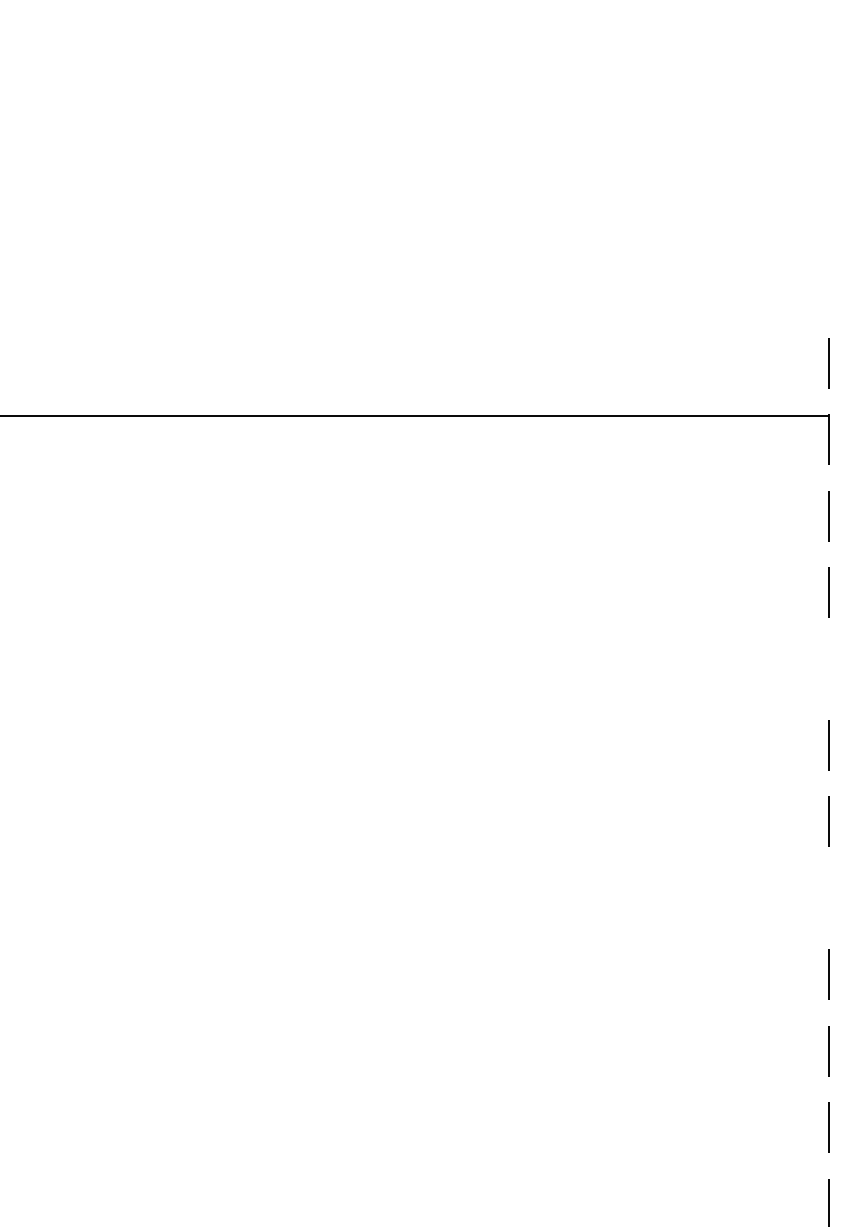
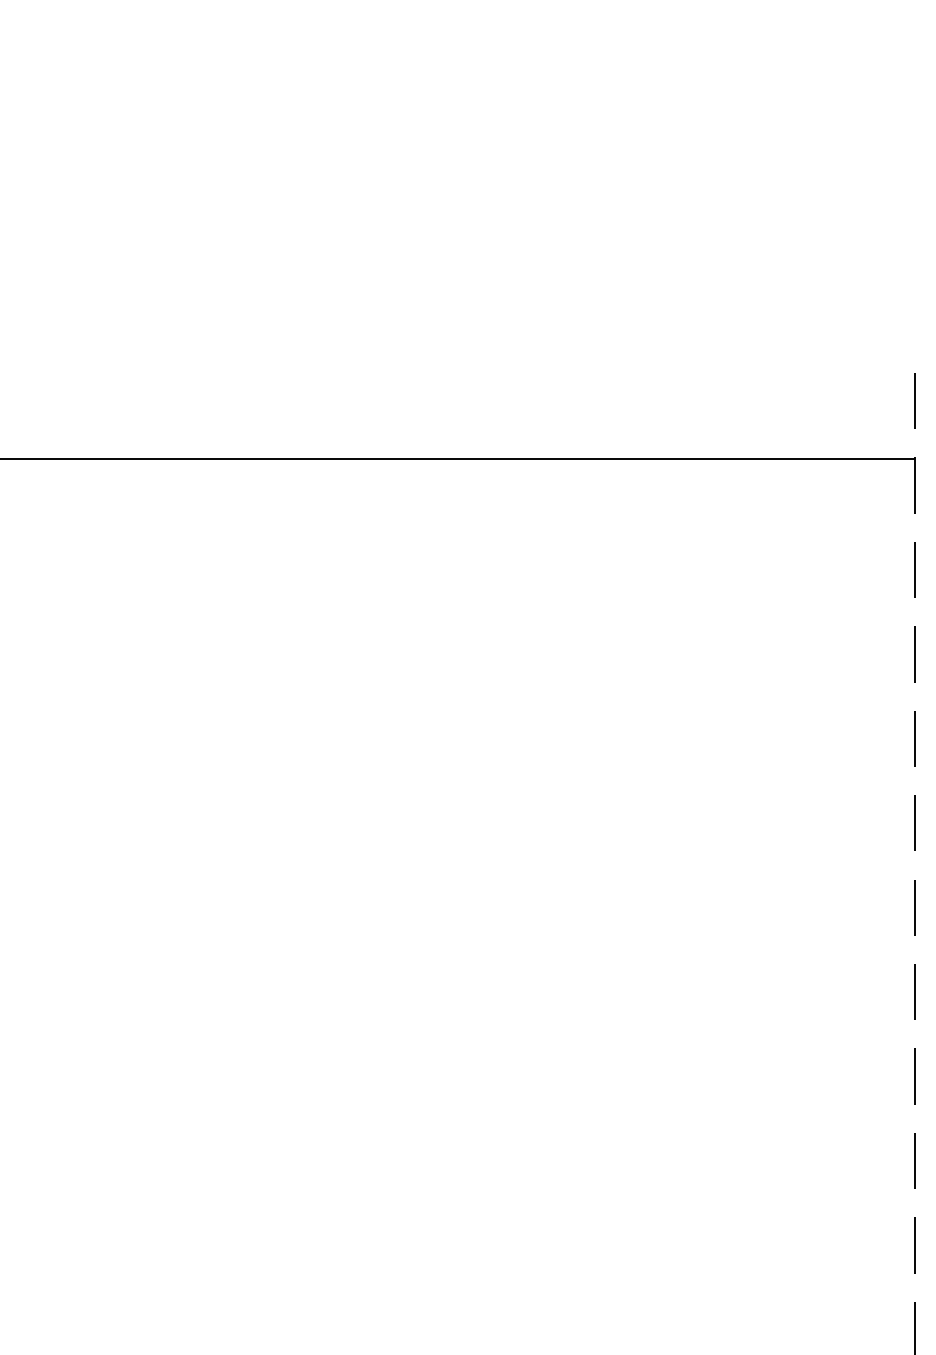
line: (828, 669) -> (914, 739), added
line: (828, 898) -> (914, 992), added

